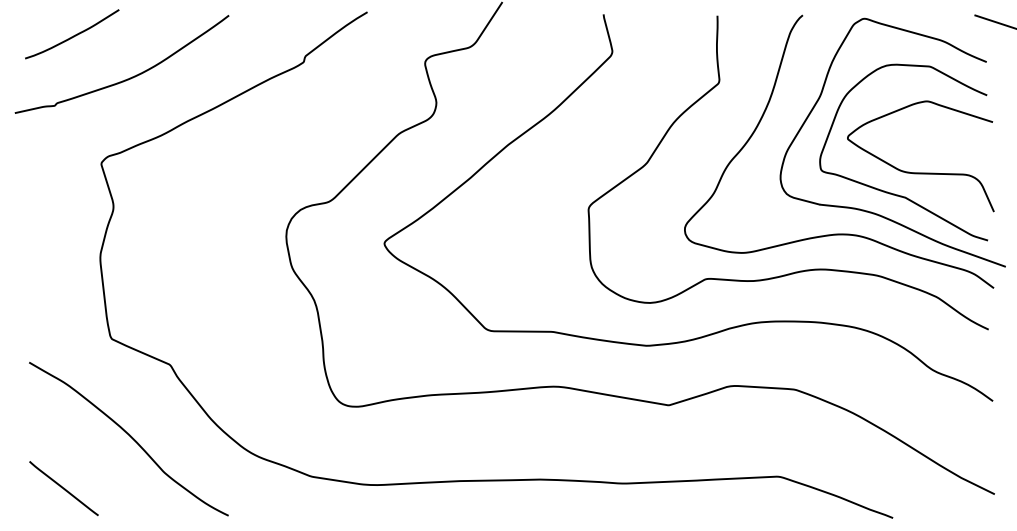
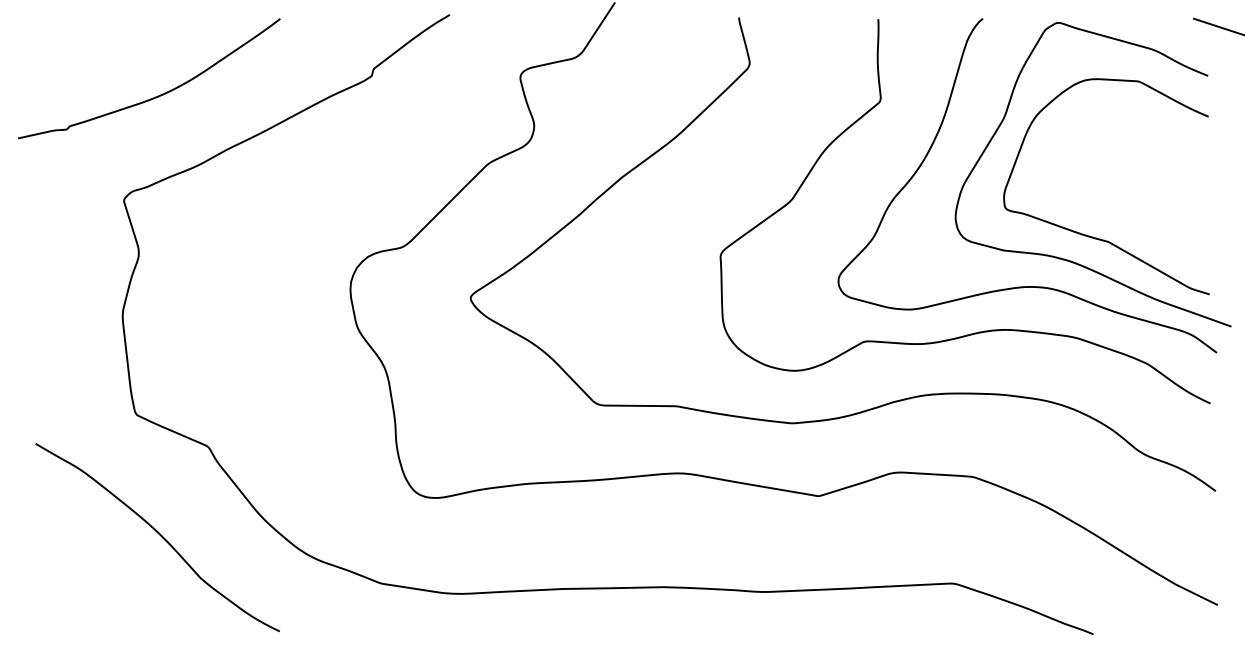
curve: (73, 35) -> (89, 43), removed
curve: (920, 172) -> (1126, 211), removed
line: (63, 488) -> (77, 598), removed

